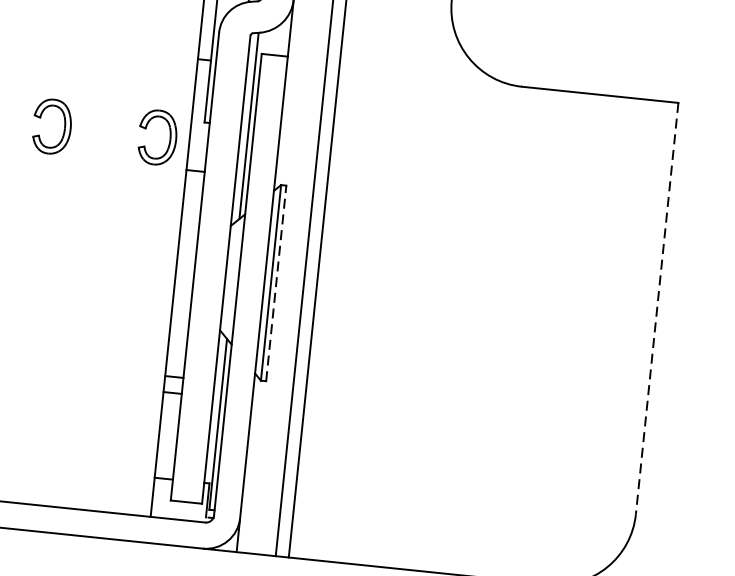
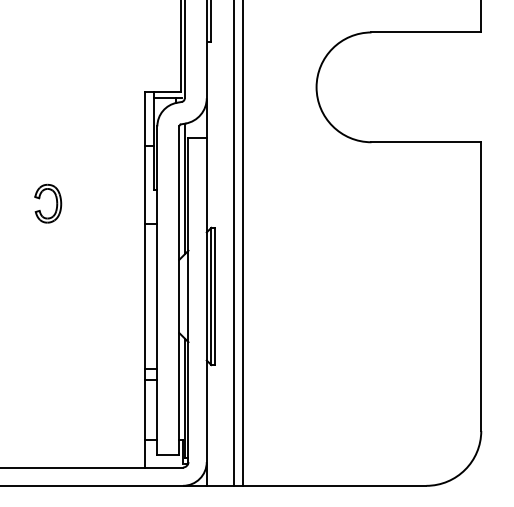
part: (169, 138) -> (130, 203), removed
line: (276, 283) -> (215, 296), dashed -> solid
line: (657, 309) -> (481, 287), dashed -> solid

